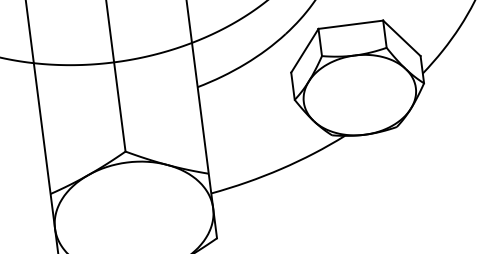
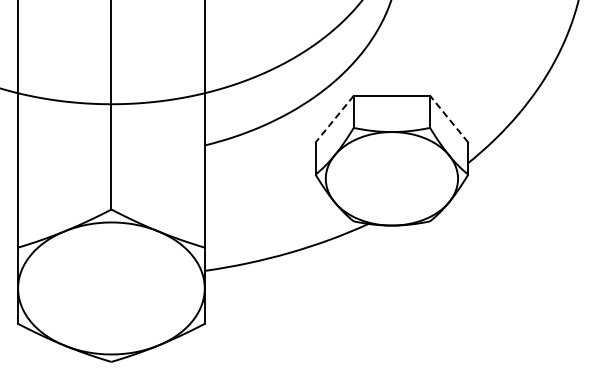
line: (401, 37) -> (448, 118), solid -> dashed
line: (304, 51) -> (334, 119), solid -> dashed

